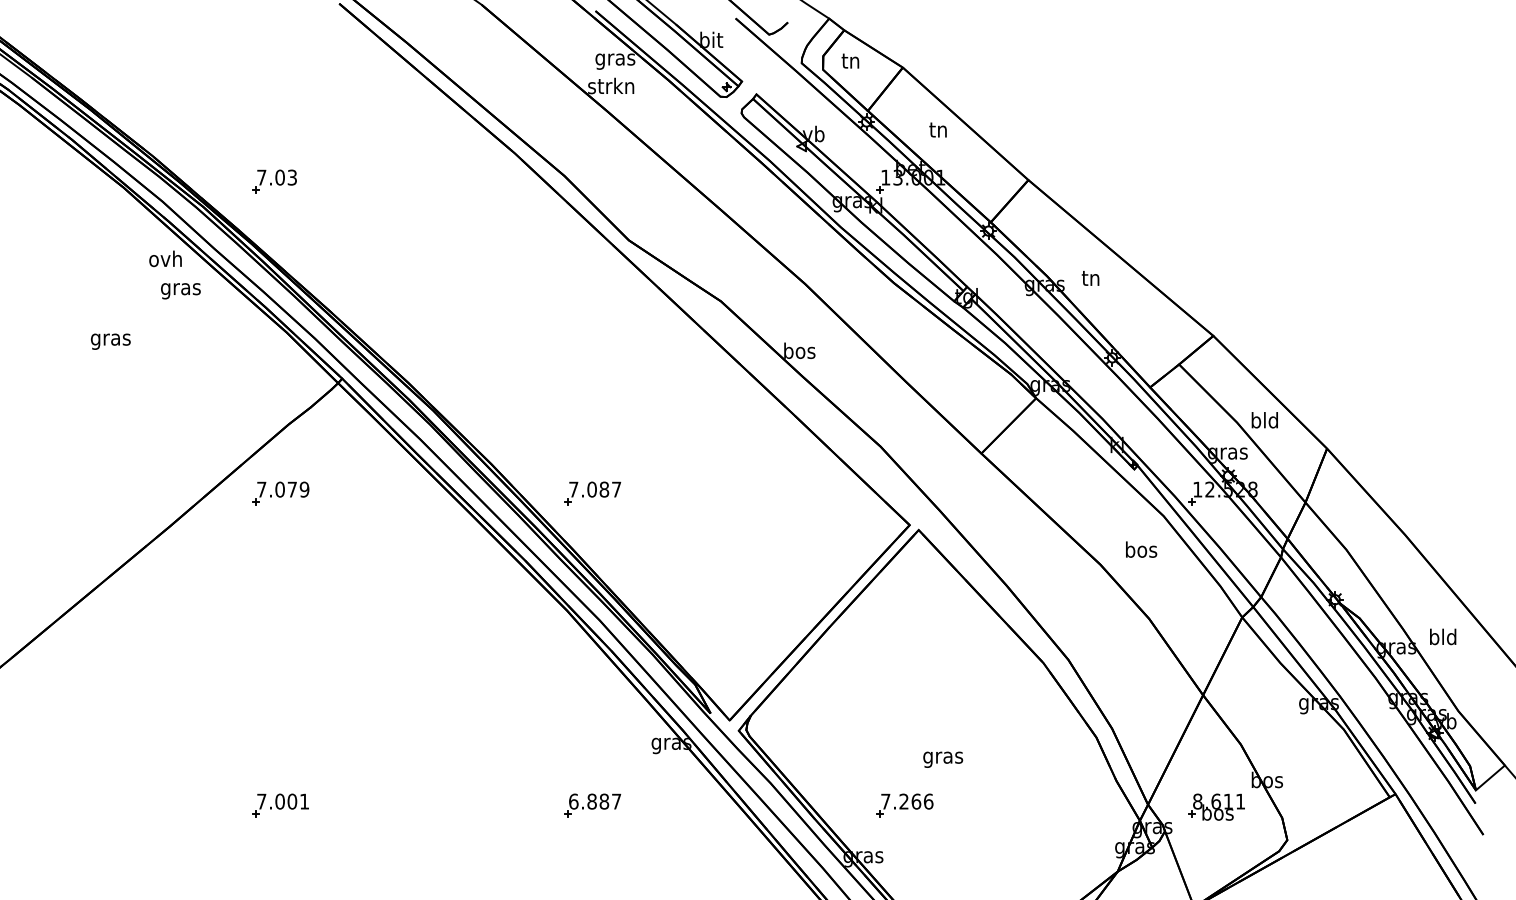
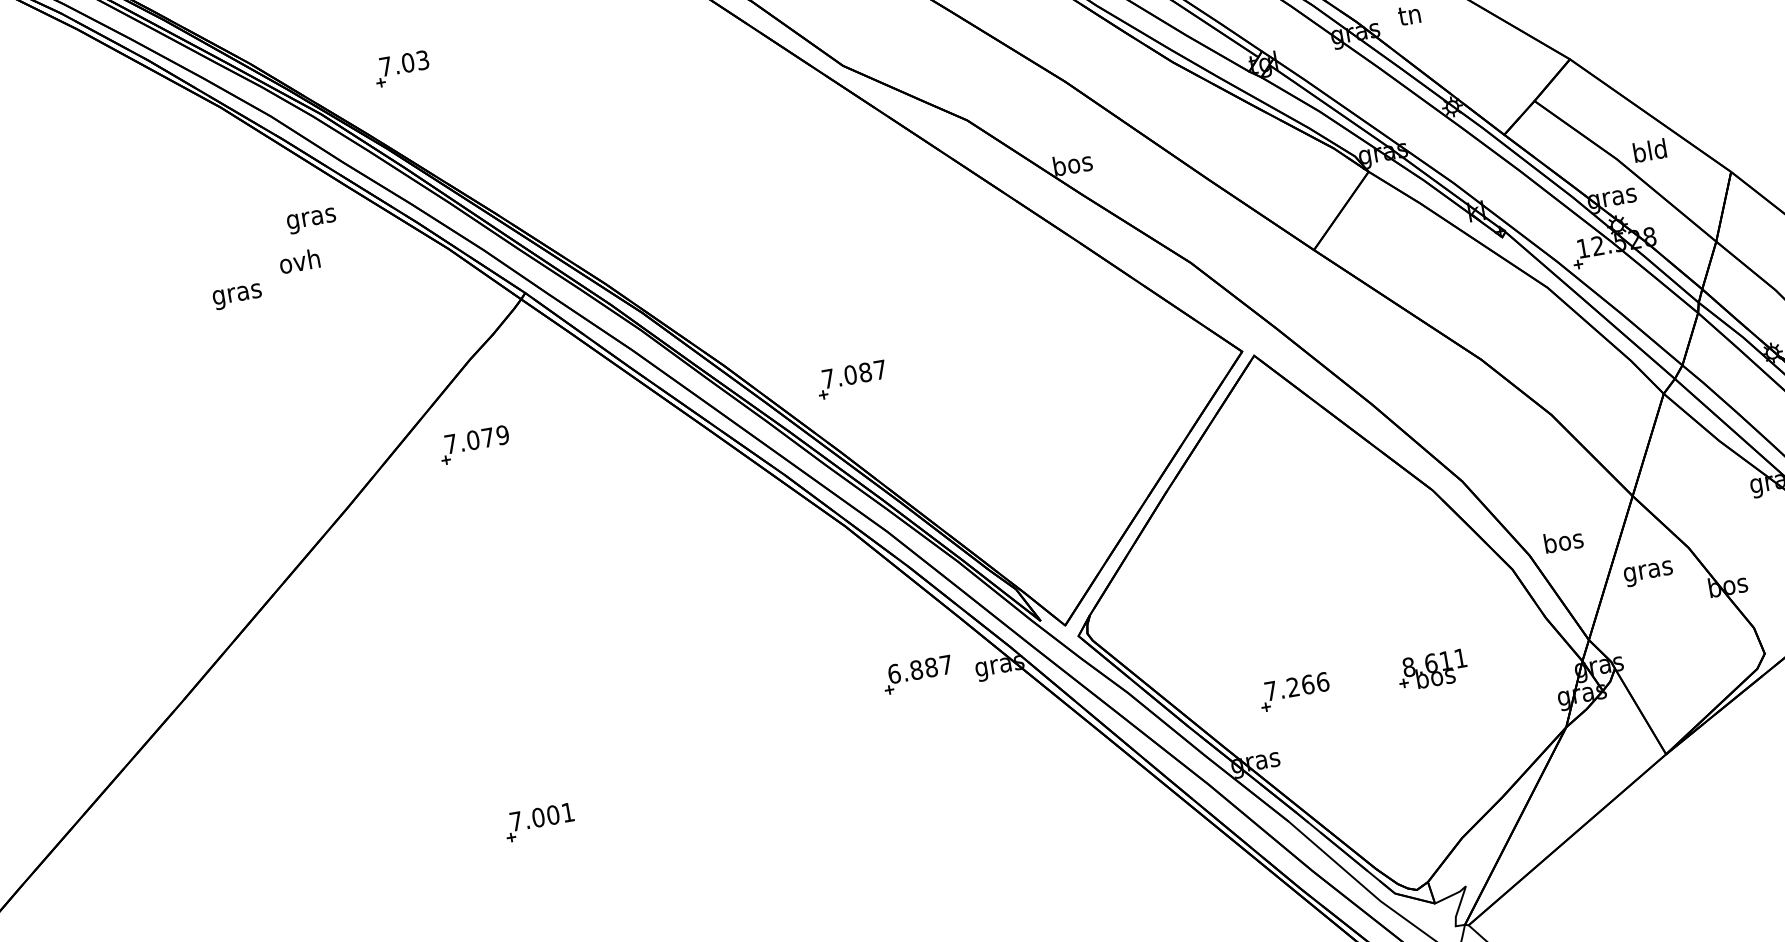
text: (165, 258) -> (299, 260), moved
text: (1141, 549) -> (1563, 540), moved
text: (943, 759) -> (1648, 573), moved
part: (592, 805) -> (917, 674), moved
part: (1216, 806) -> (1432, 669), moved

